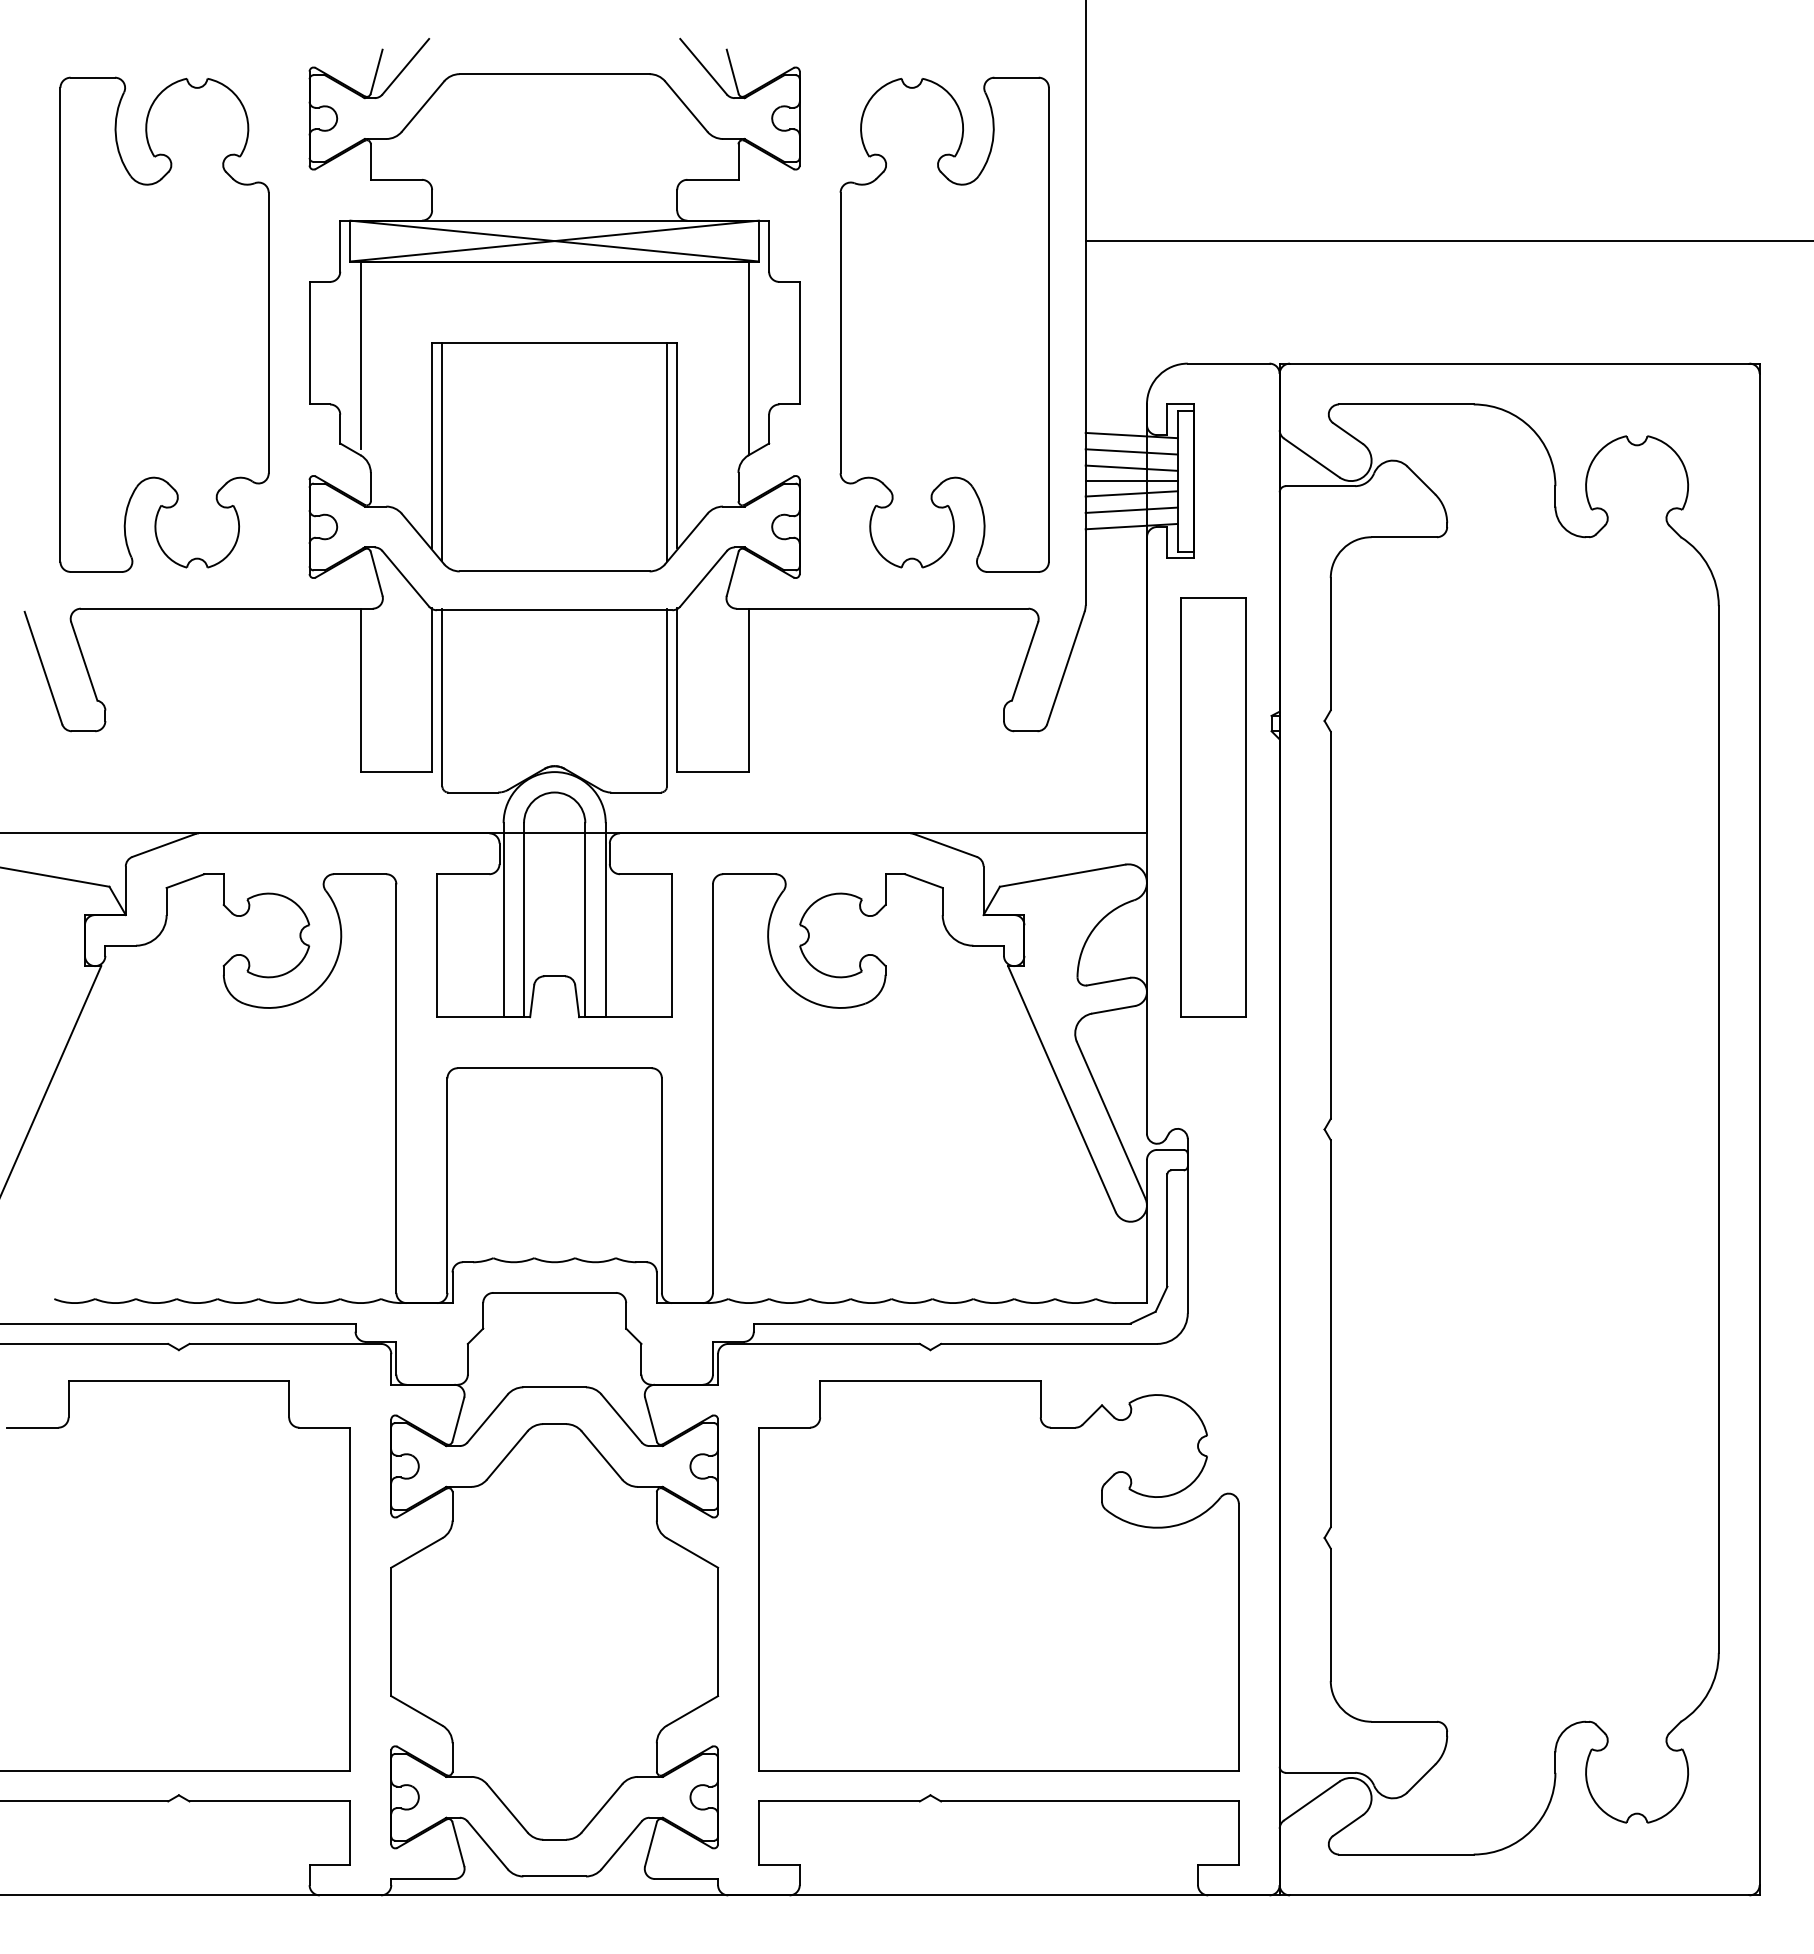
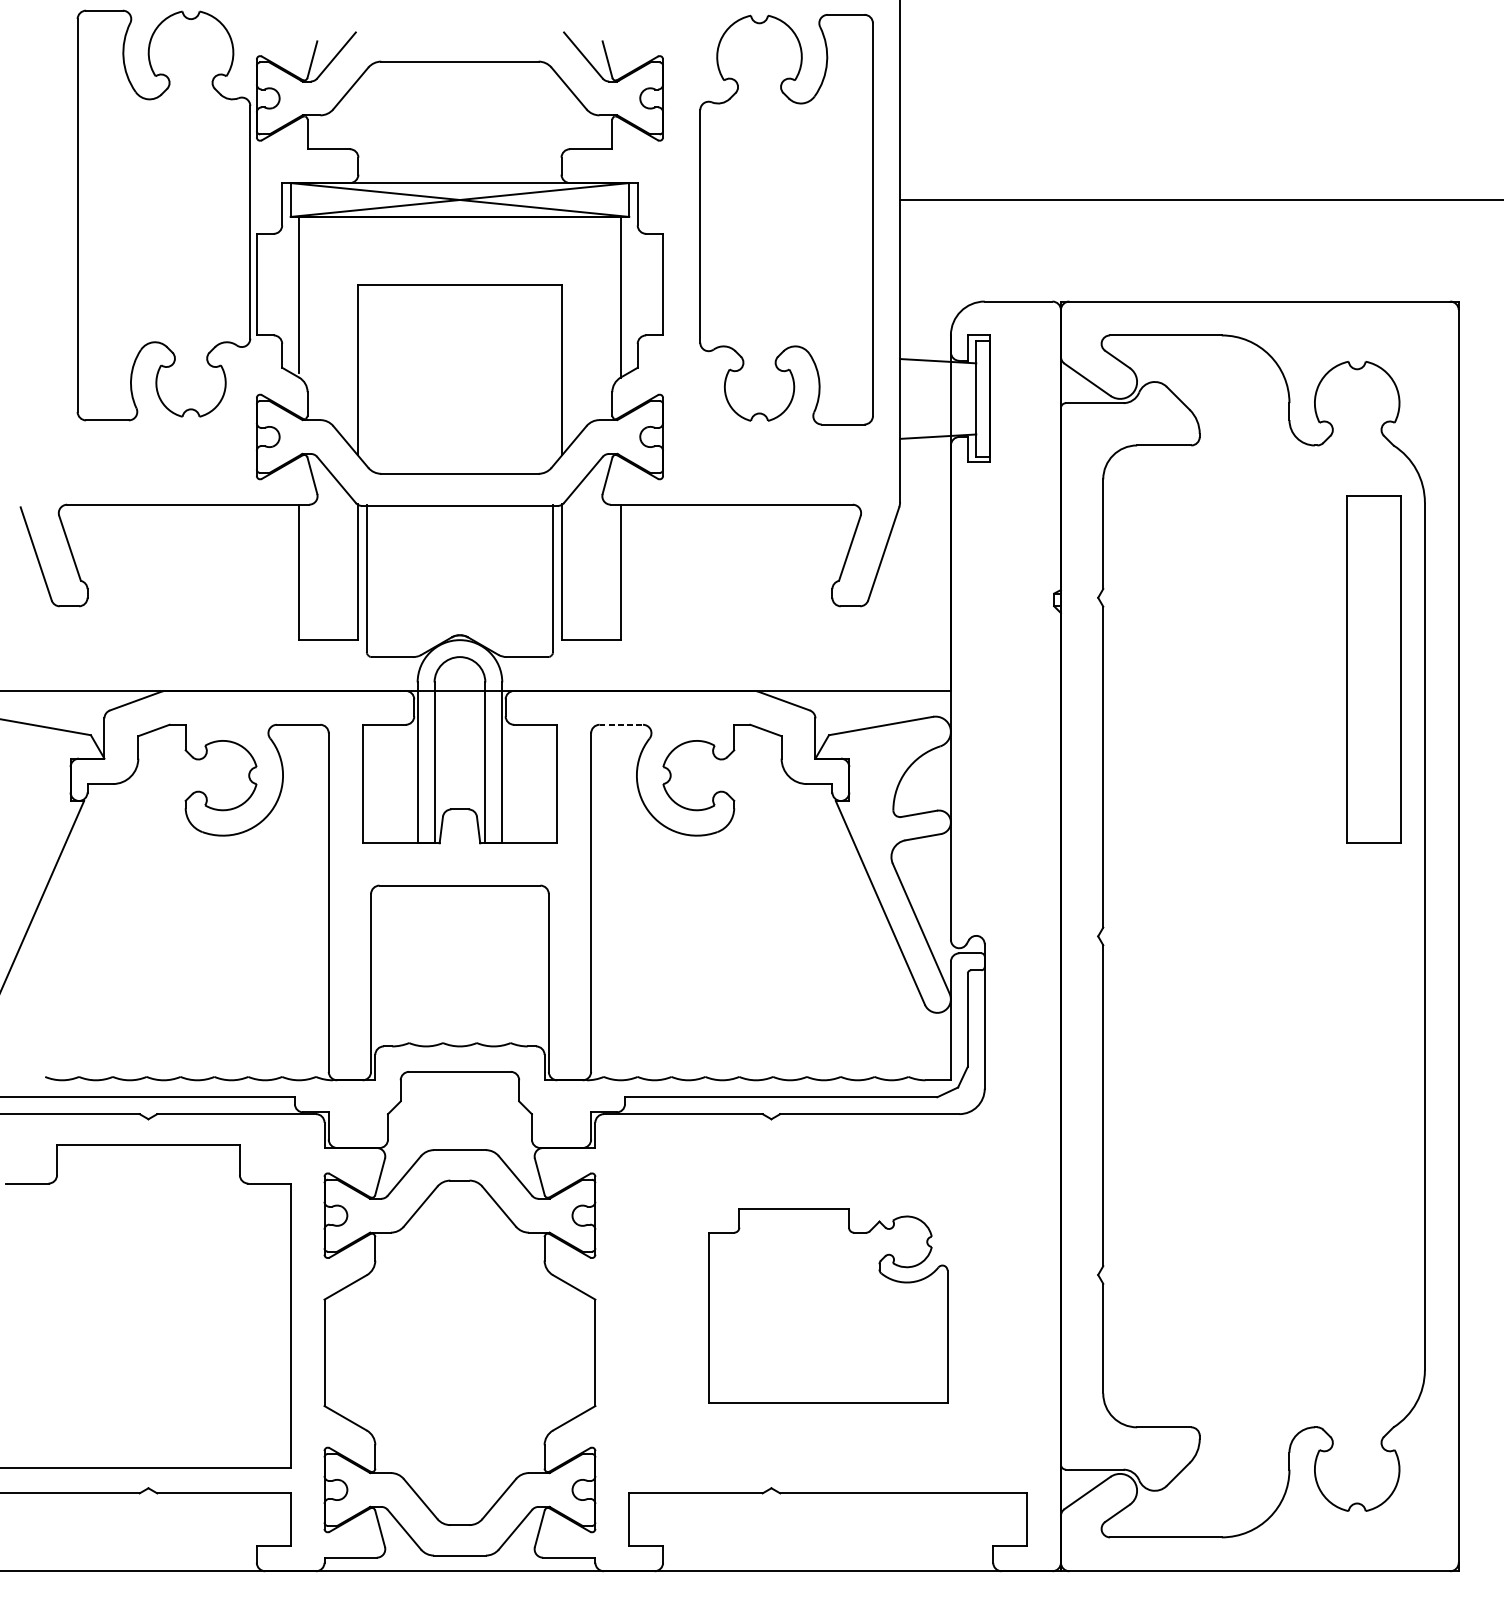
part: (164, 324) -> (163, 215), moved
part: (944, 324) -> (786, 219), moved
line: (442, 451) -> (366, 374), removed
line: (667, 451) -> (553, 374), removed
line: (1131, 451) -> (938, 374), removed
line: (1131, 467) -> (938, 387), removed
line: (1131, 481) -> (938, 399), removed
line: (1131, 493) -> (938, 409), removed
line: (1131, 509) -> (938, 422), removed
part: (1213, 807) -> (1374, 669), moved
line: (749, 874) -> (621, 725), solid -> dashed
part: (998, 1575) -> (827, 1306), size x0.6

